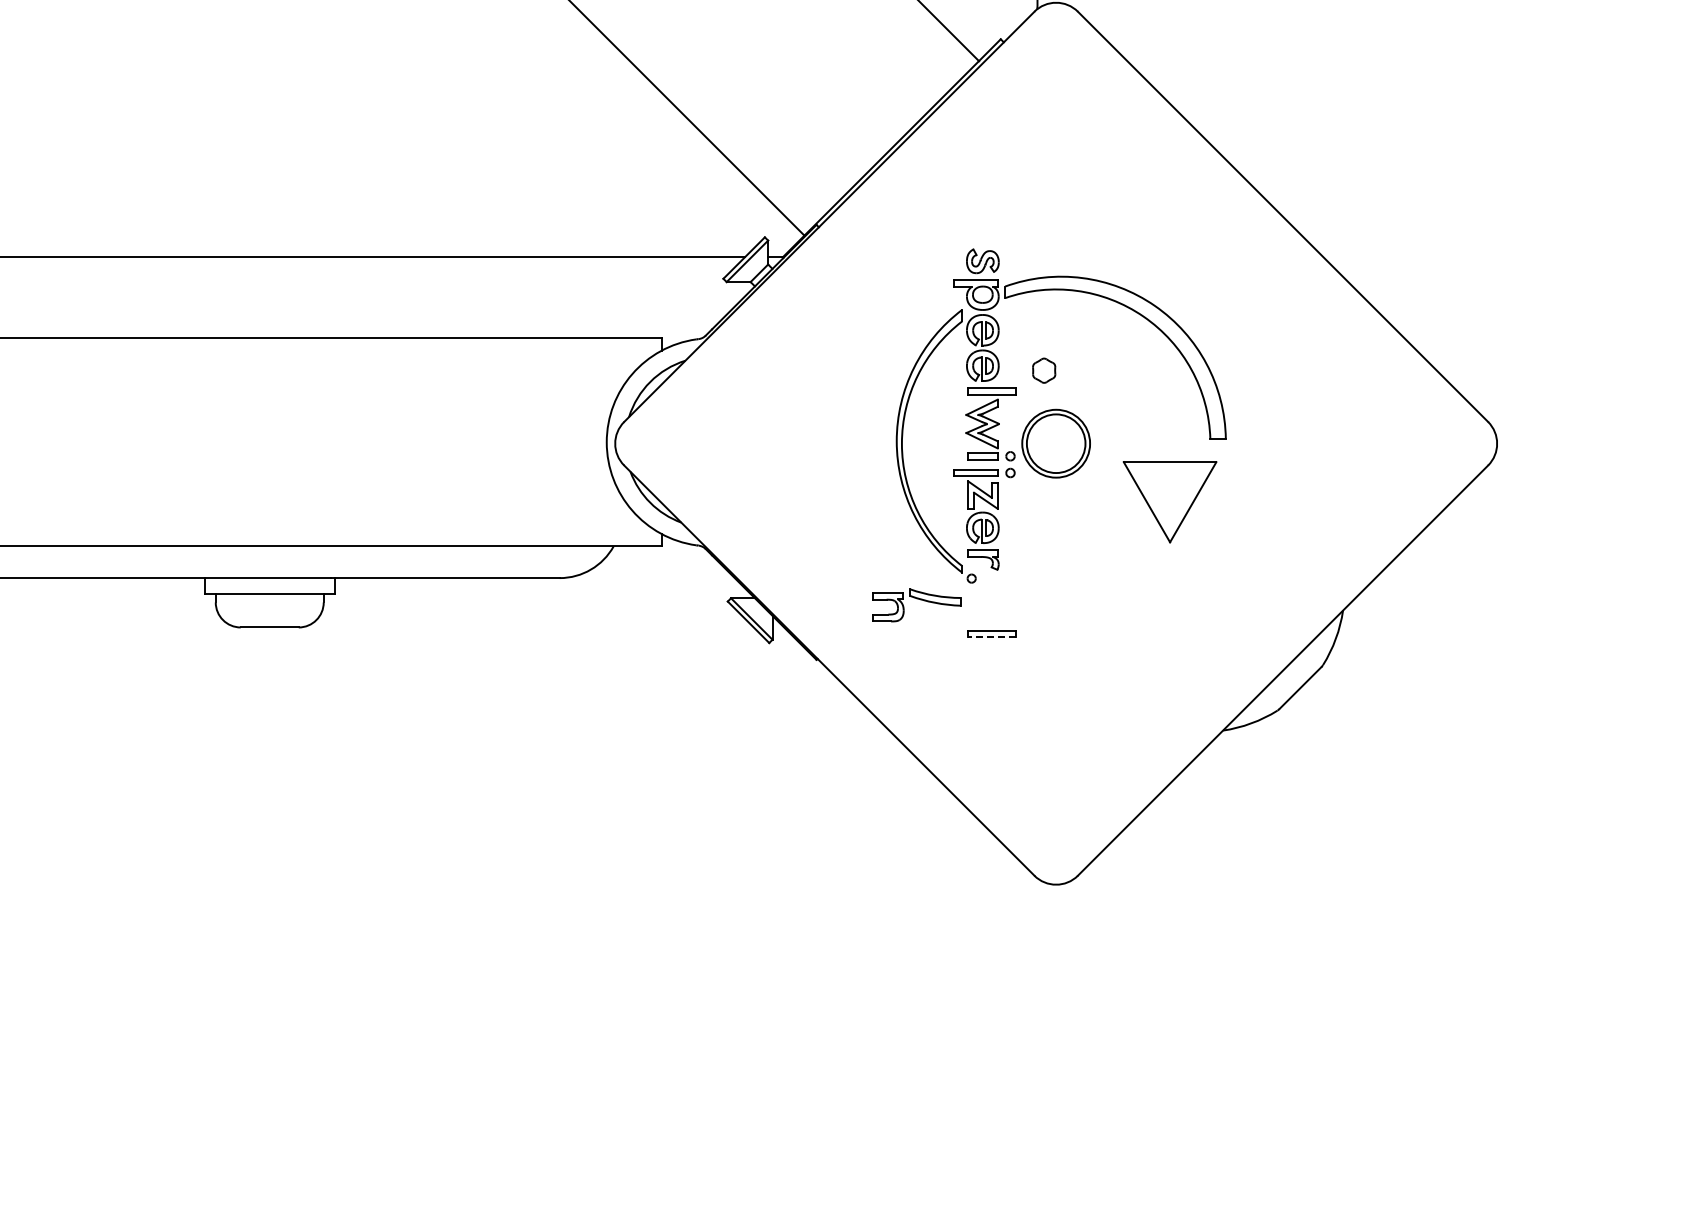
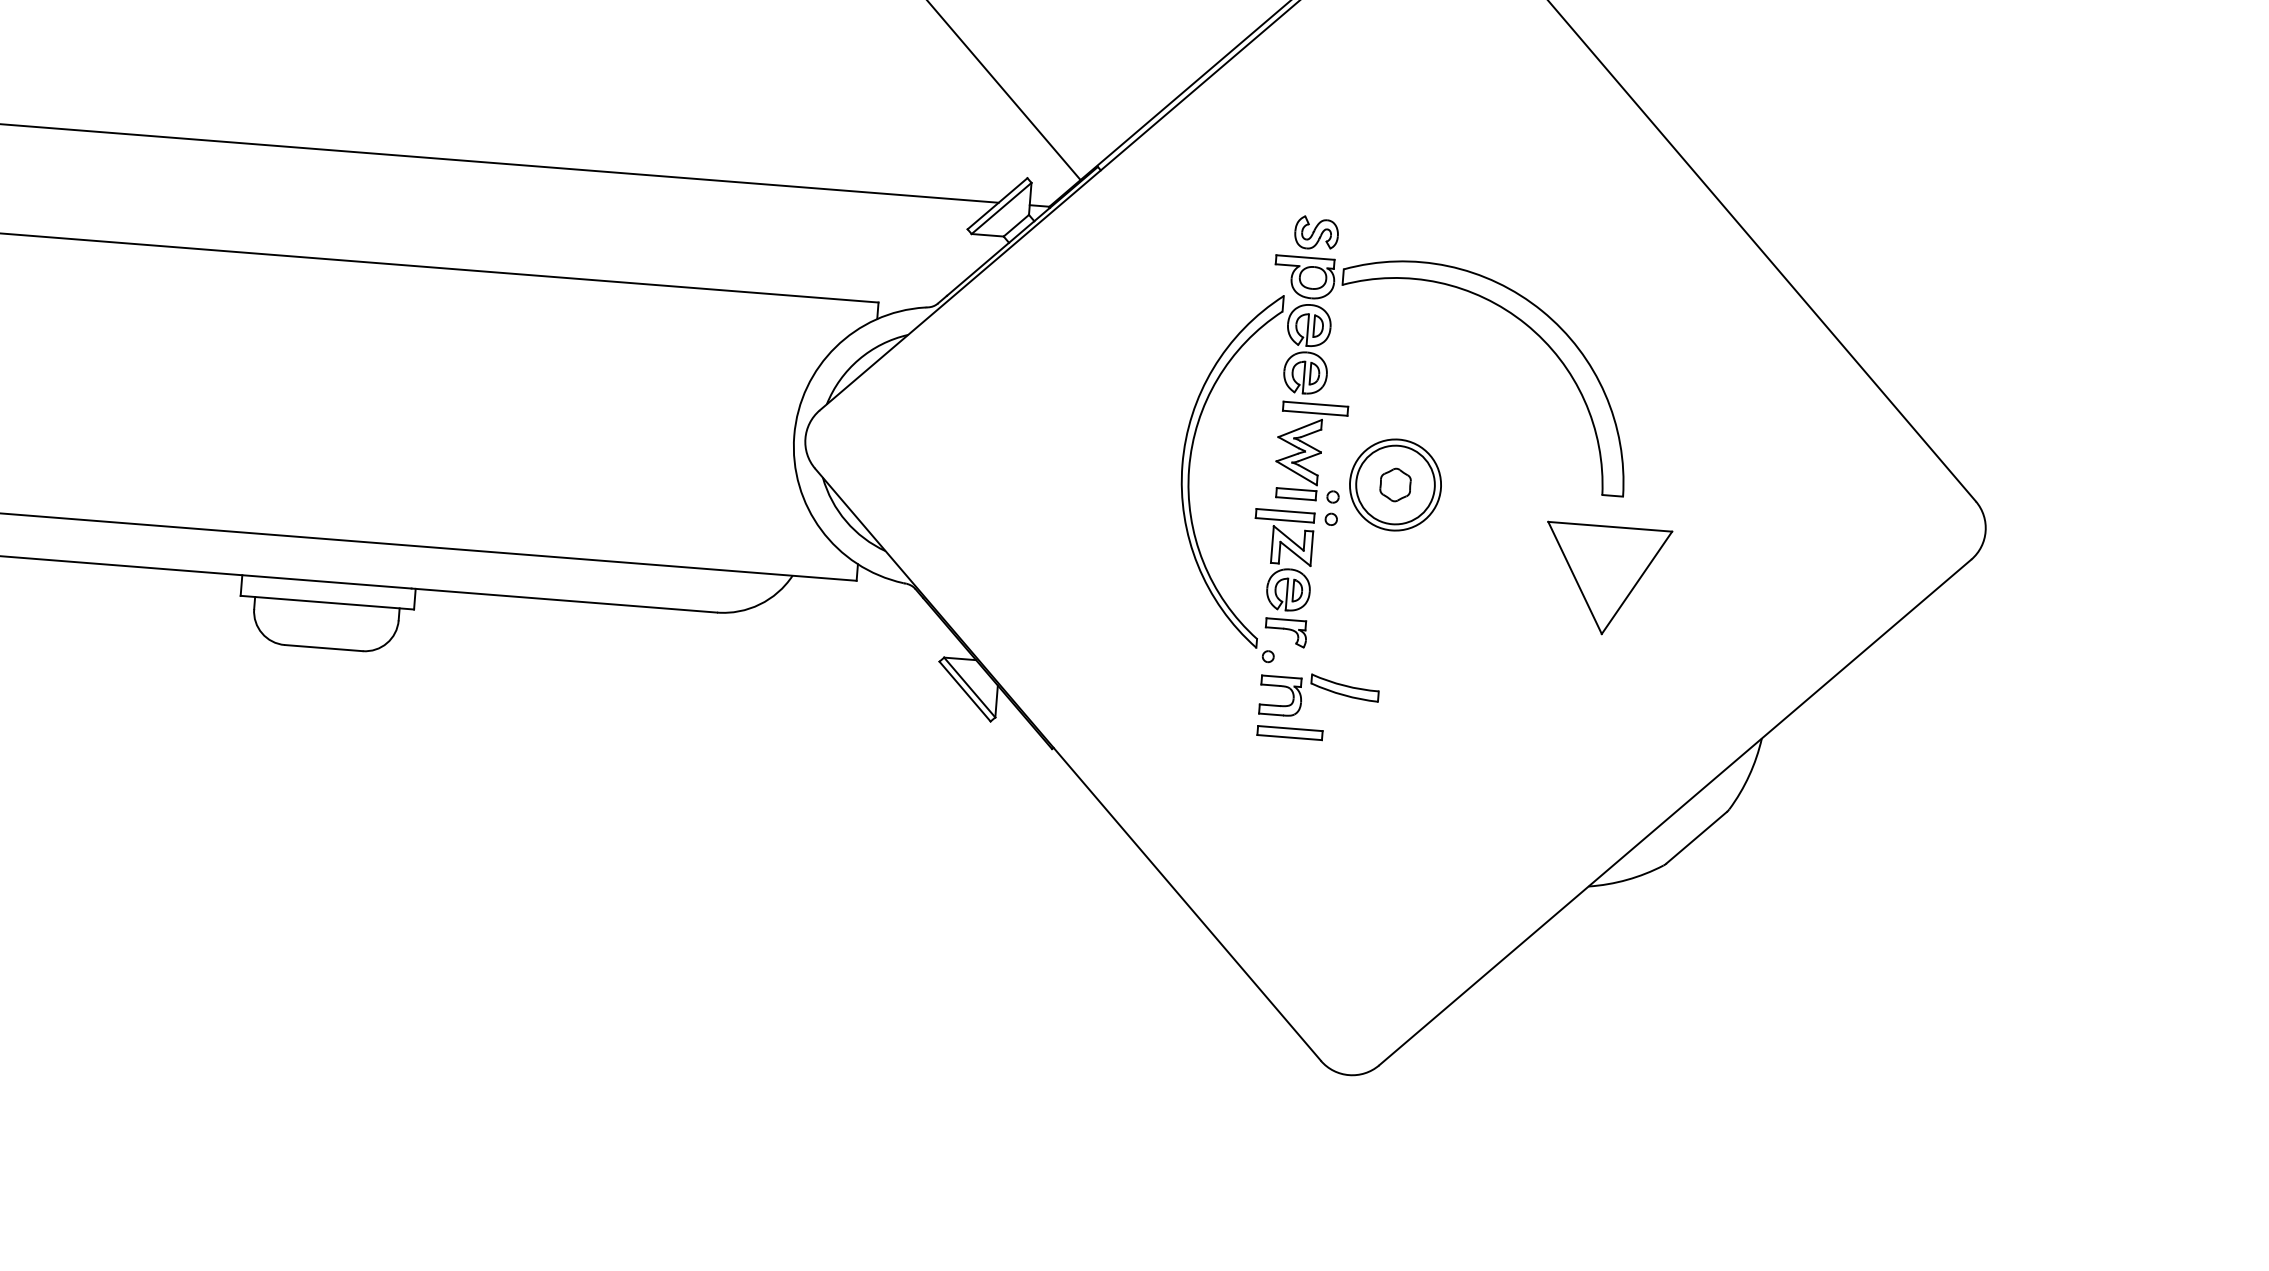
part: (1044, 370) -> (1395, 484), moved
part: (1169, 502) -> (1605, 580), moved
part: (916, 605) -> (1318, 696), moved
line: (991, 637) -> (1288, 737), dashed -> solid

